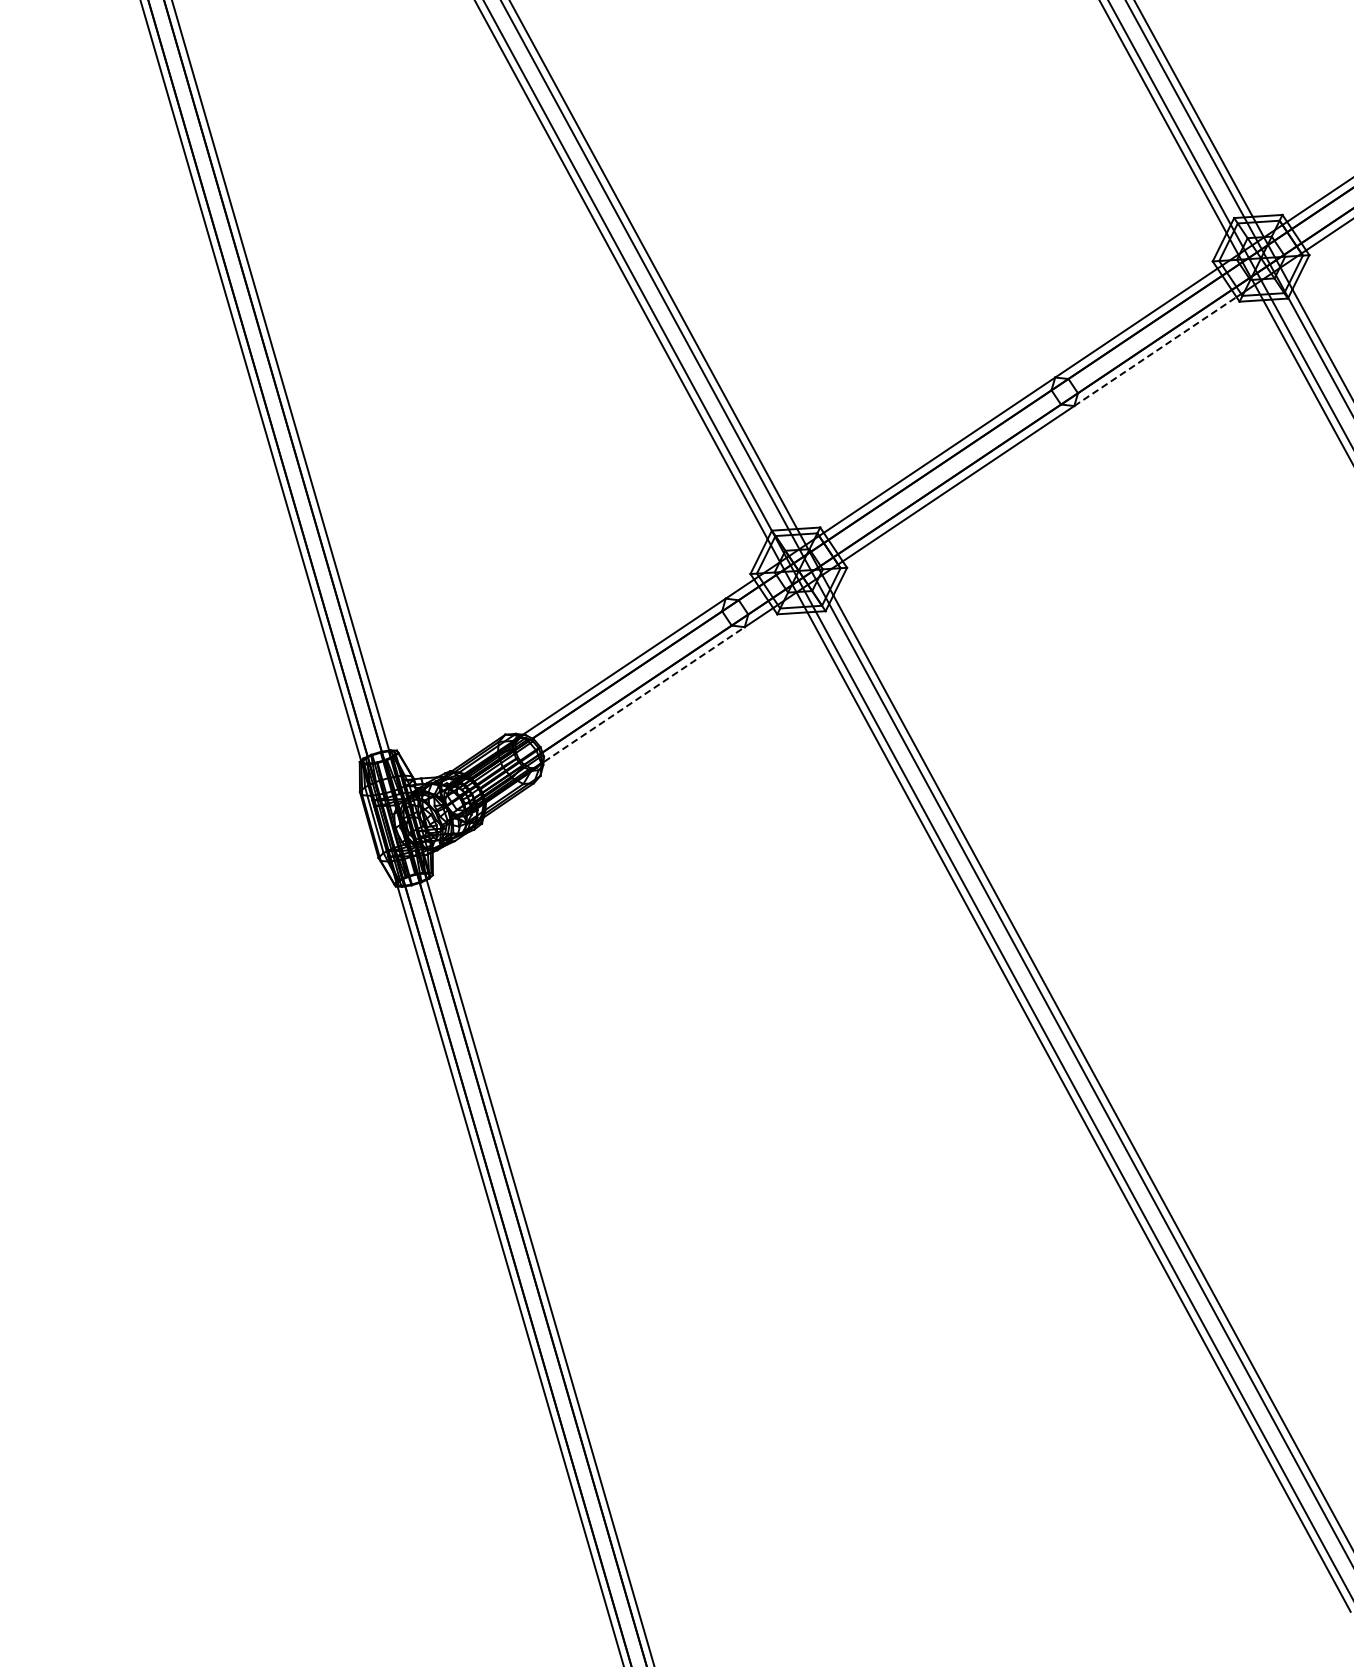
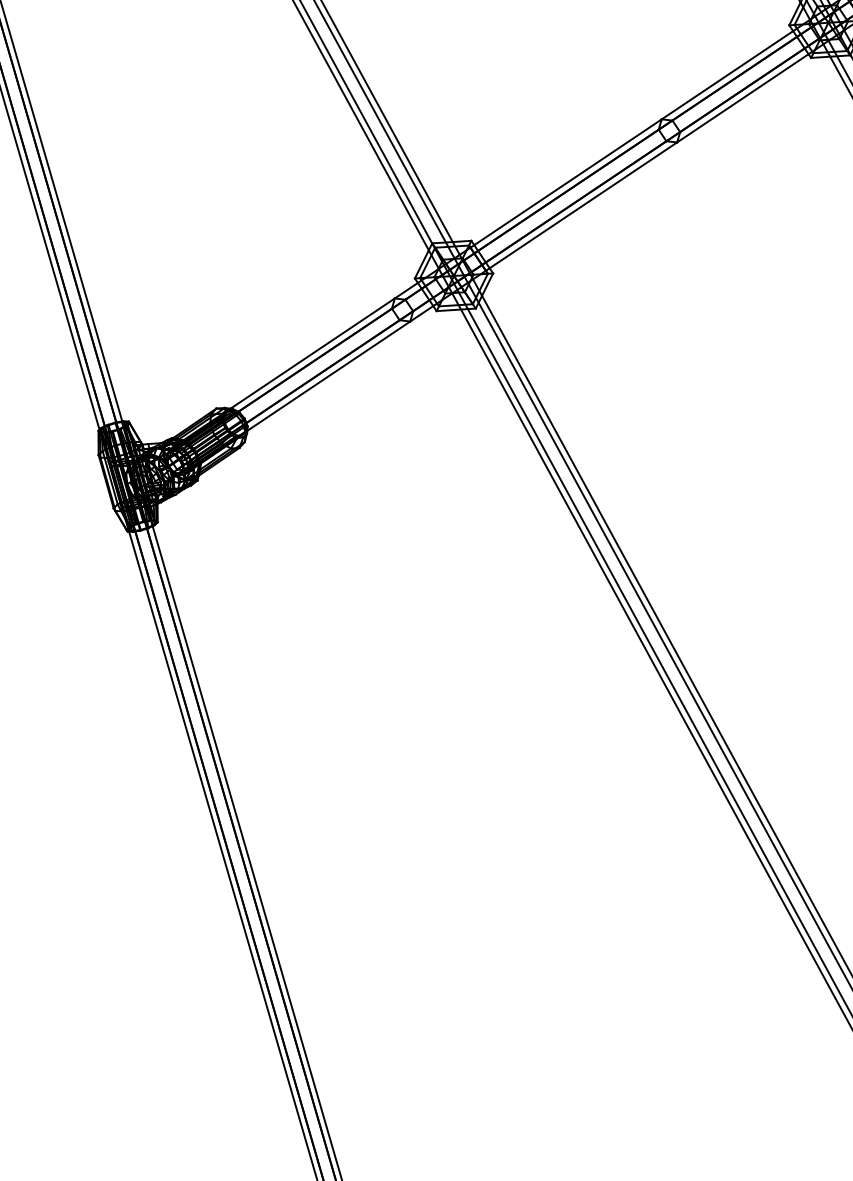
line: (1155, 351) -> (742, 98), dashed -> solid
line: (640, 697) -> (325, 378), dashed -> solid

